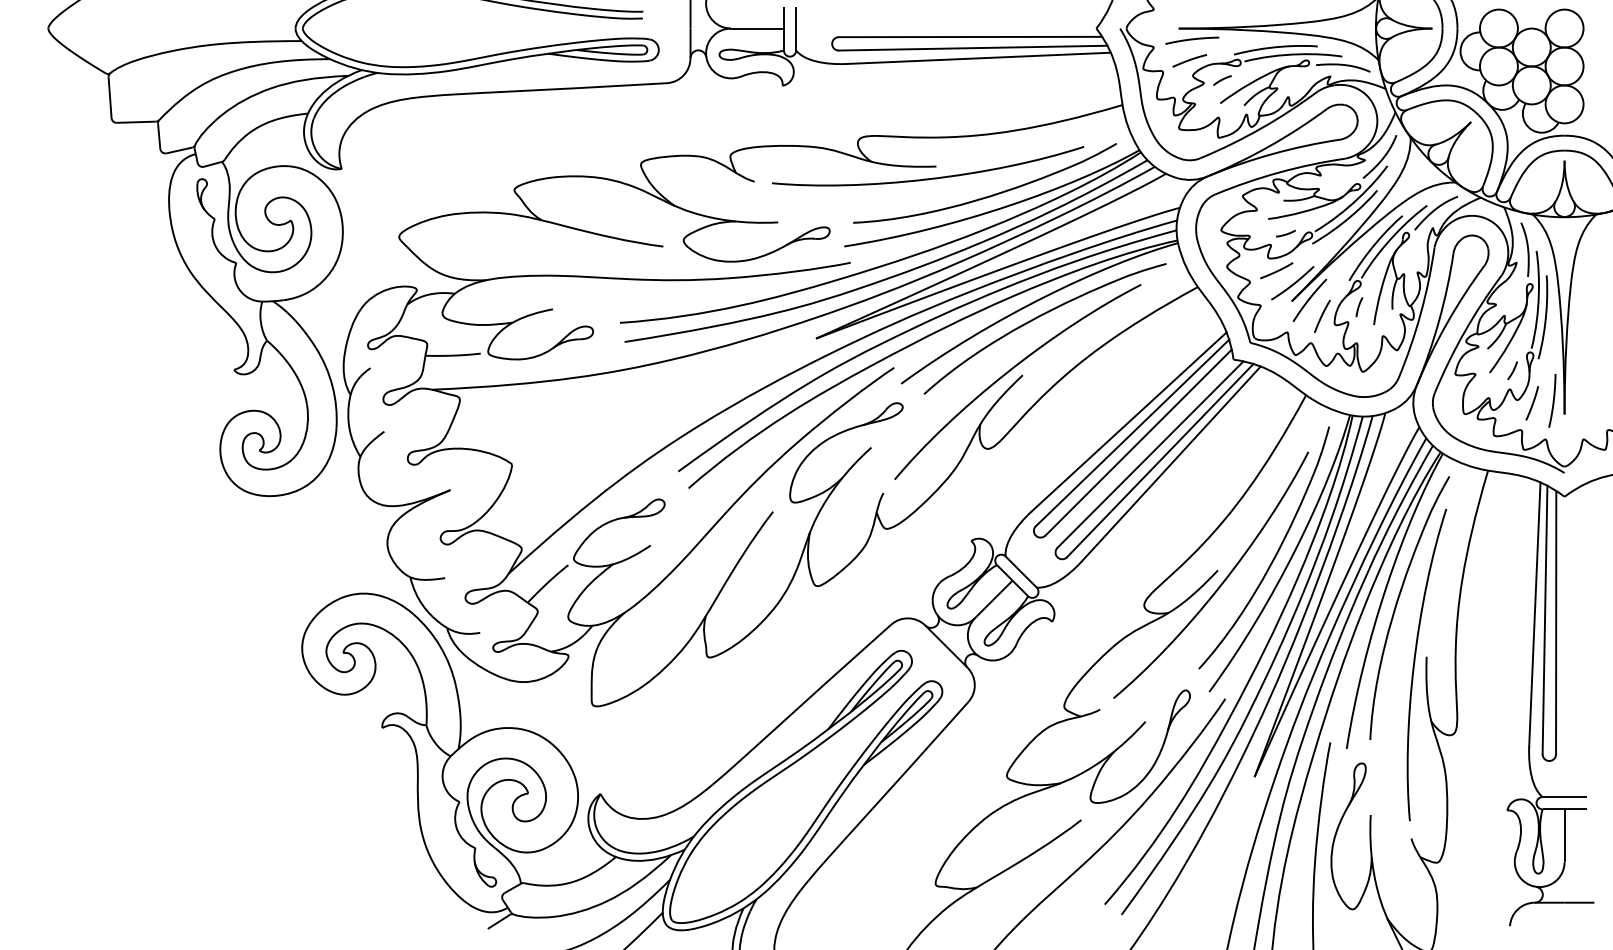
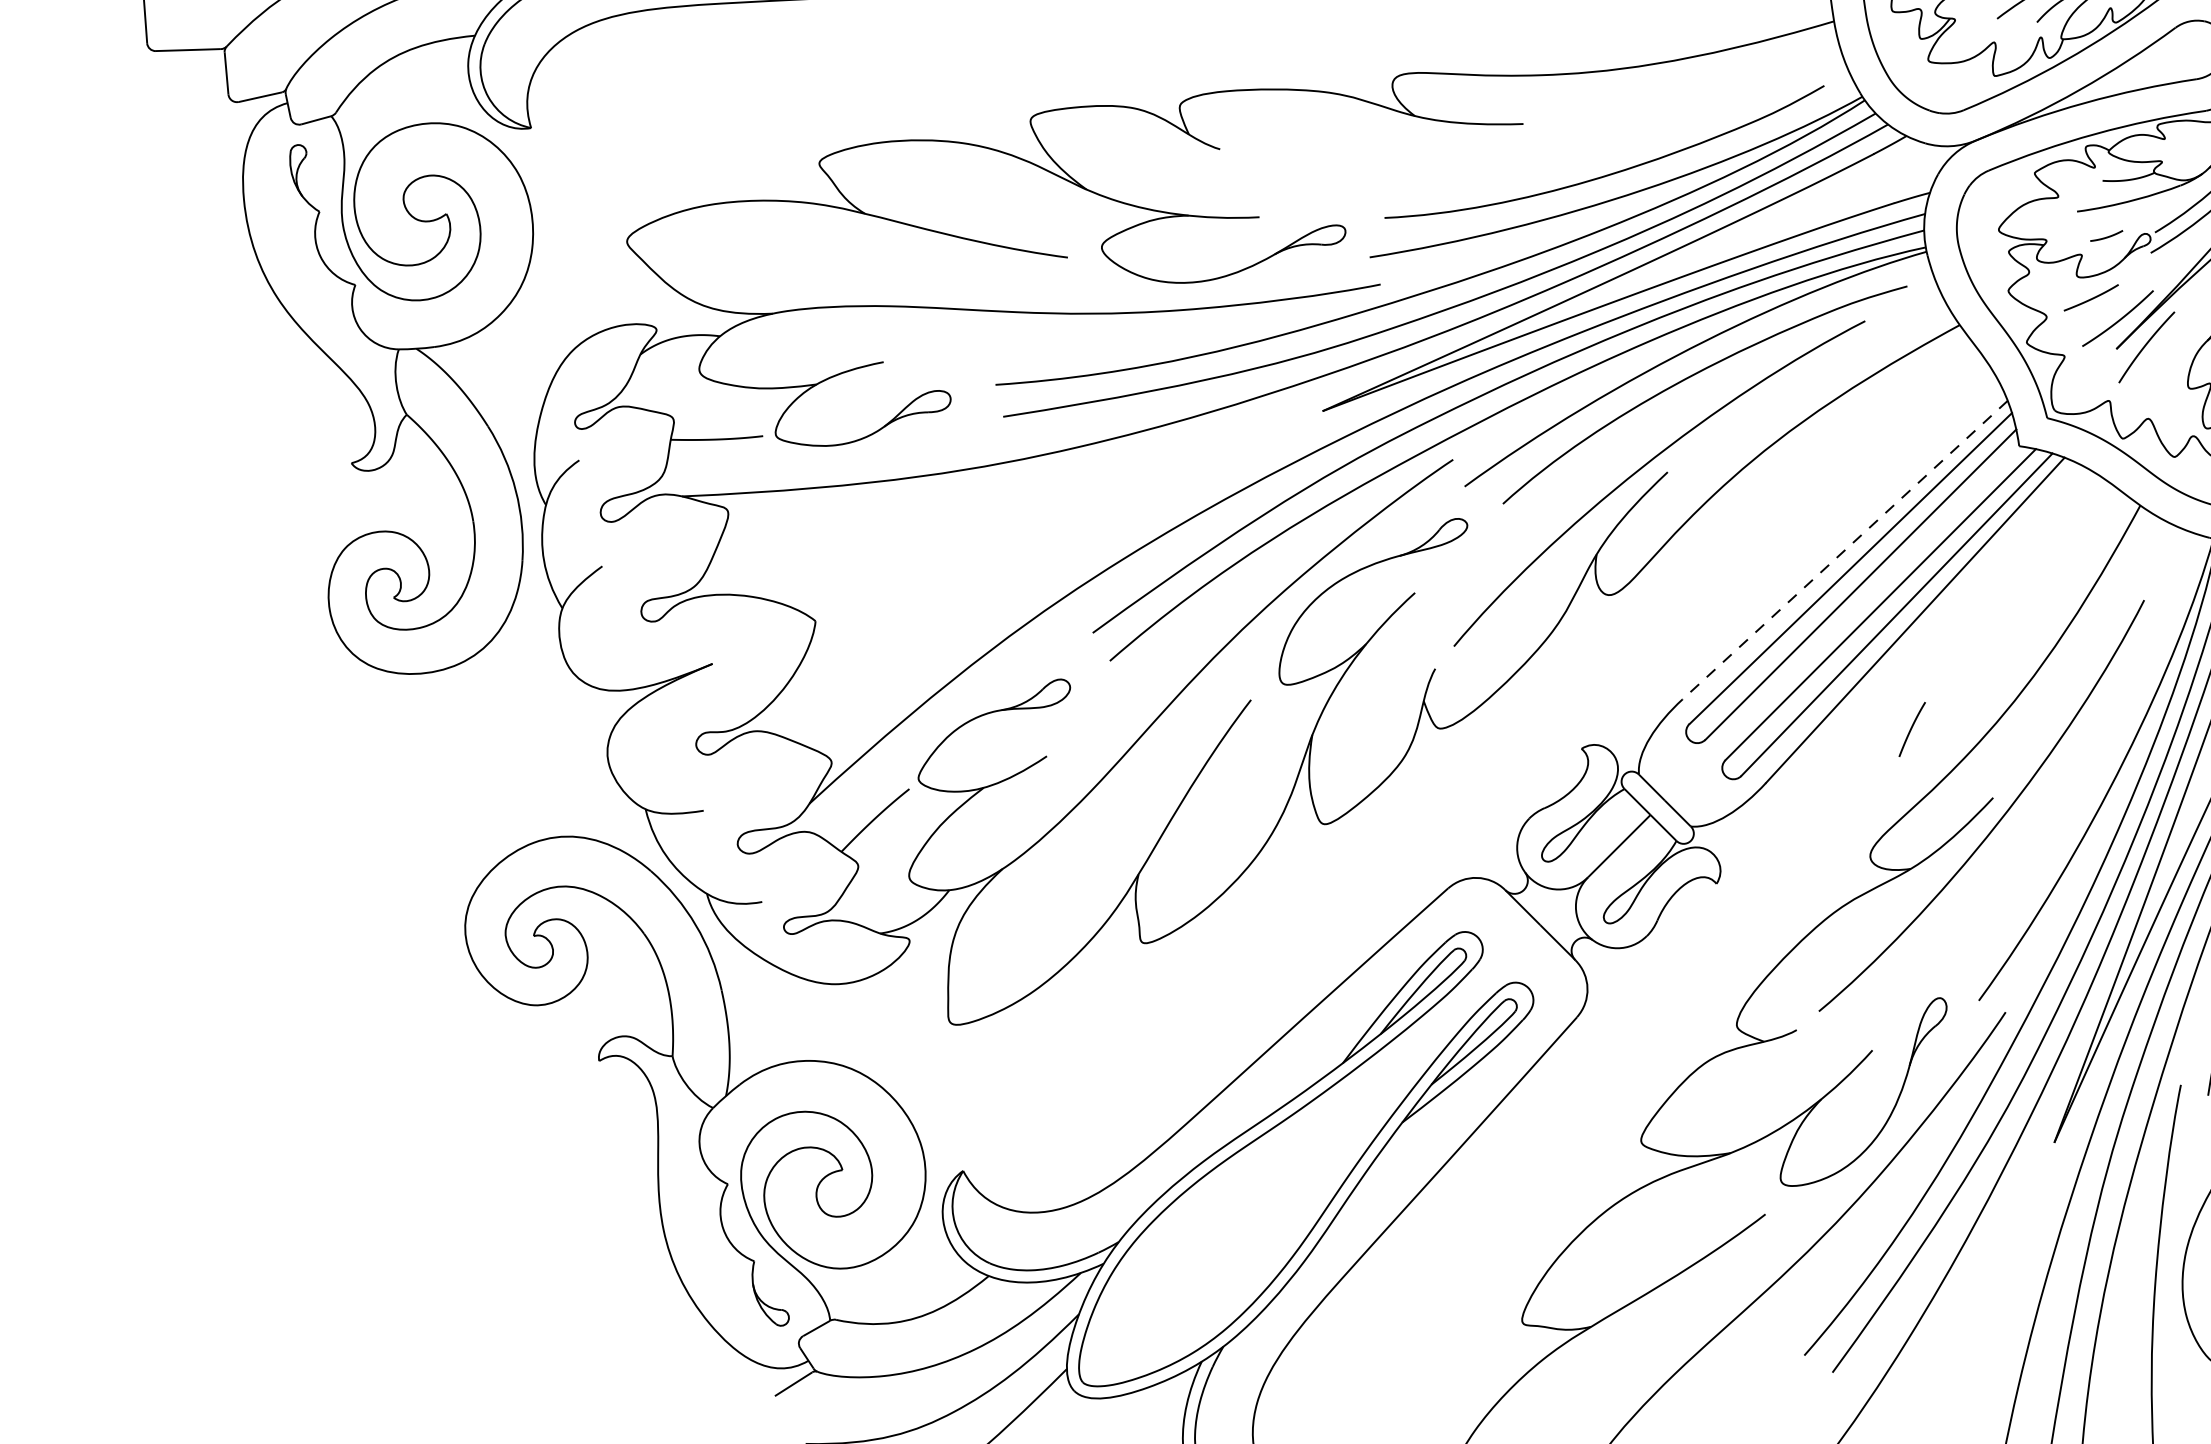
curve: (932, 177) -> (1516, 142), removed
line: (1322, 315) -> (1912, 727), moved
line: (1128, 422) -> (1843, 551), solid -> dashed
curve: (1274, 555) -> (2087, 773), removed

